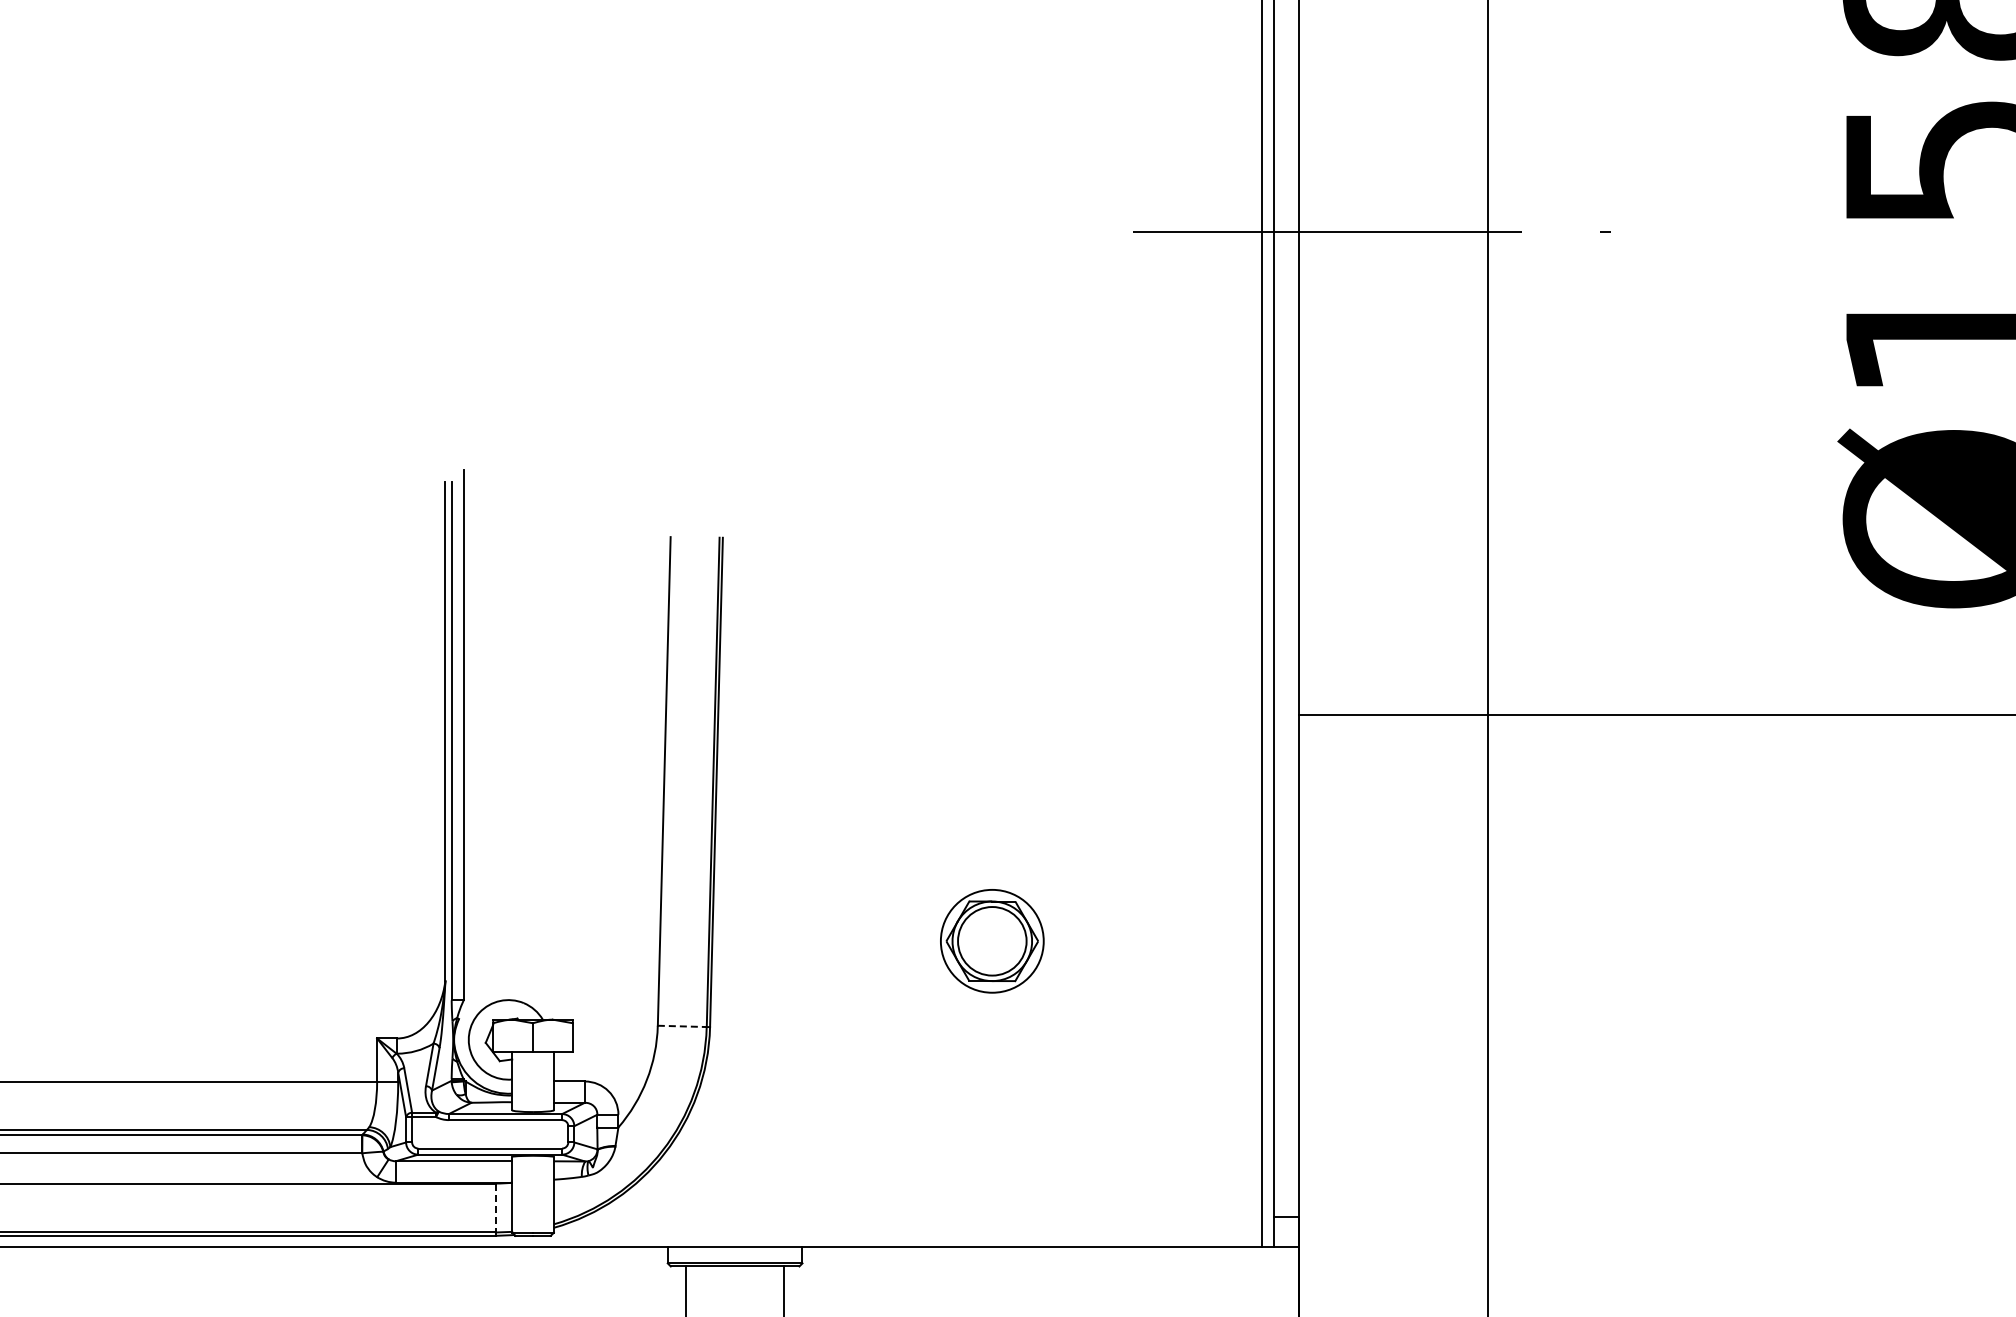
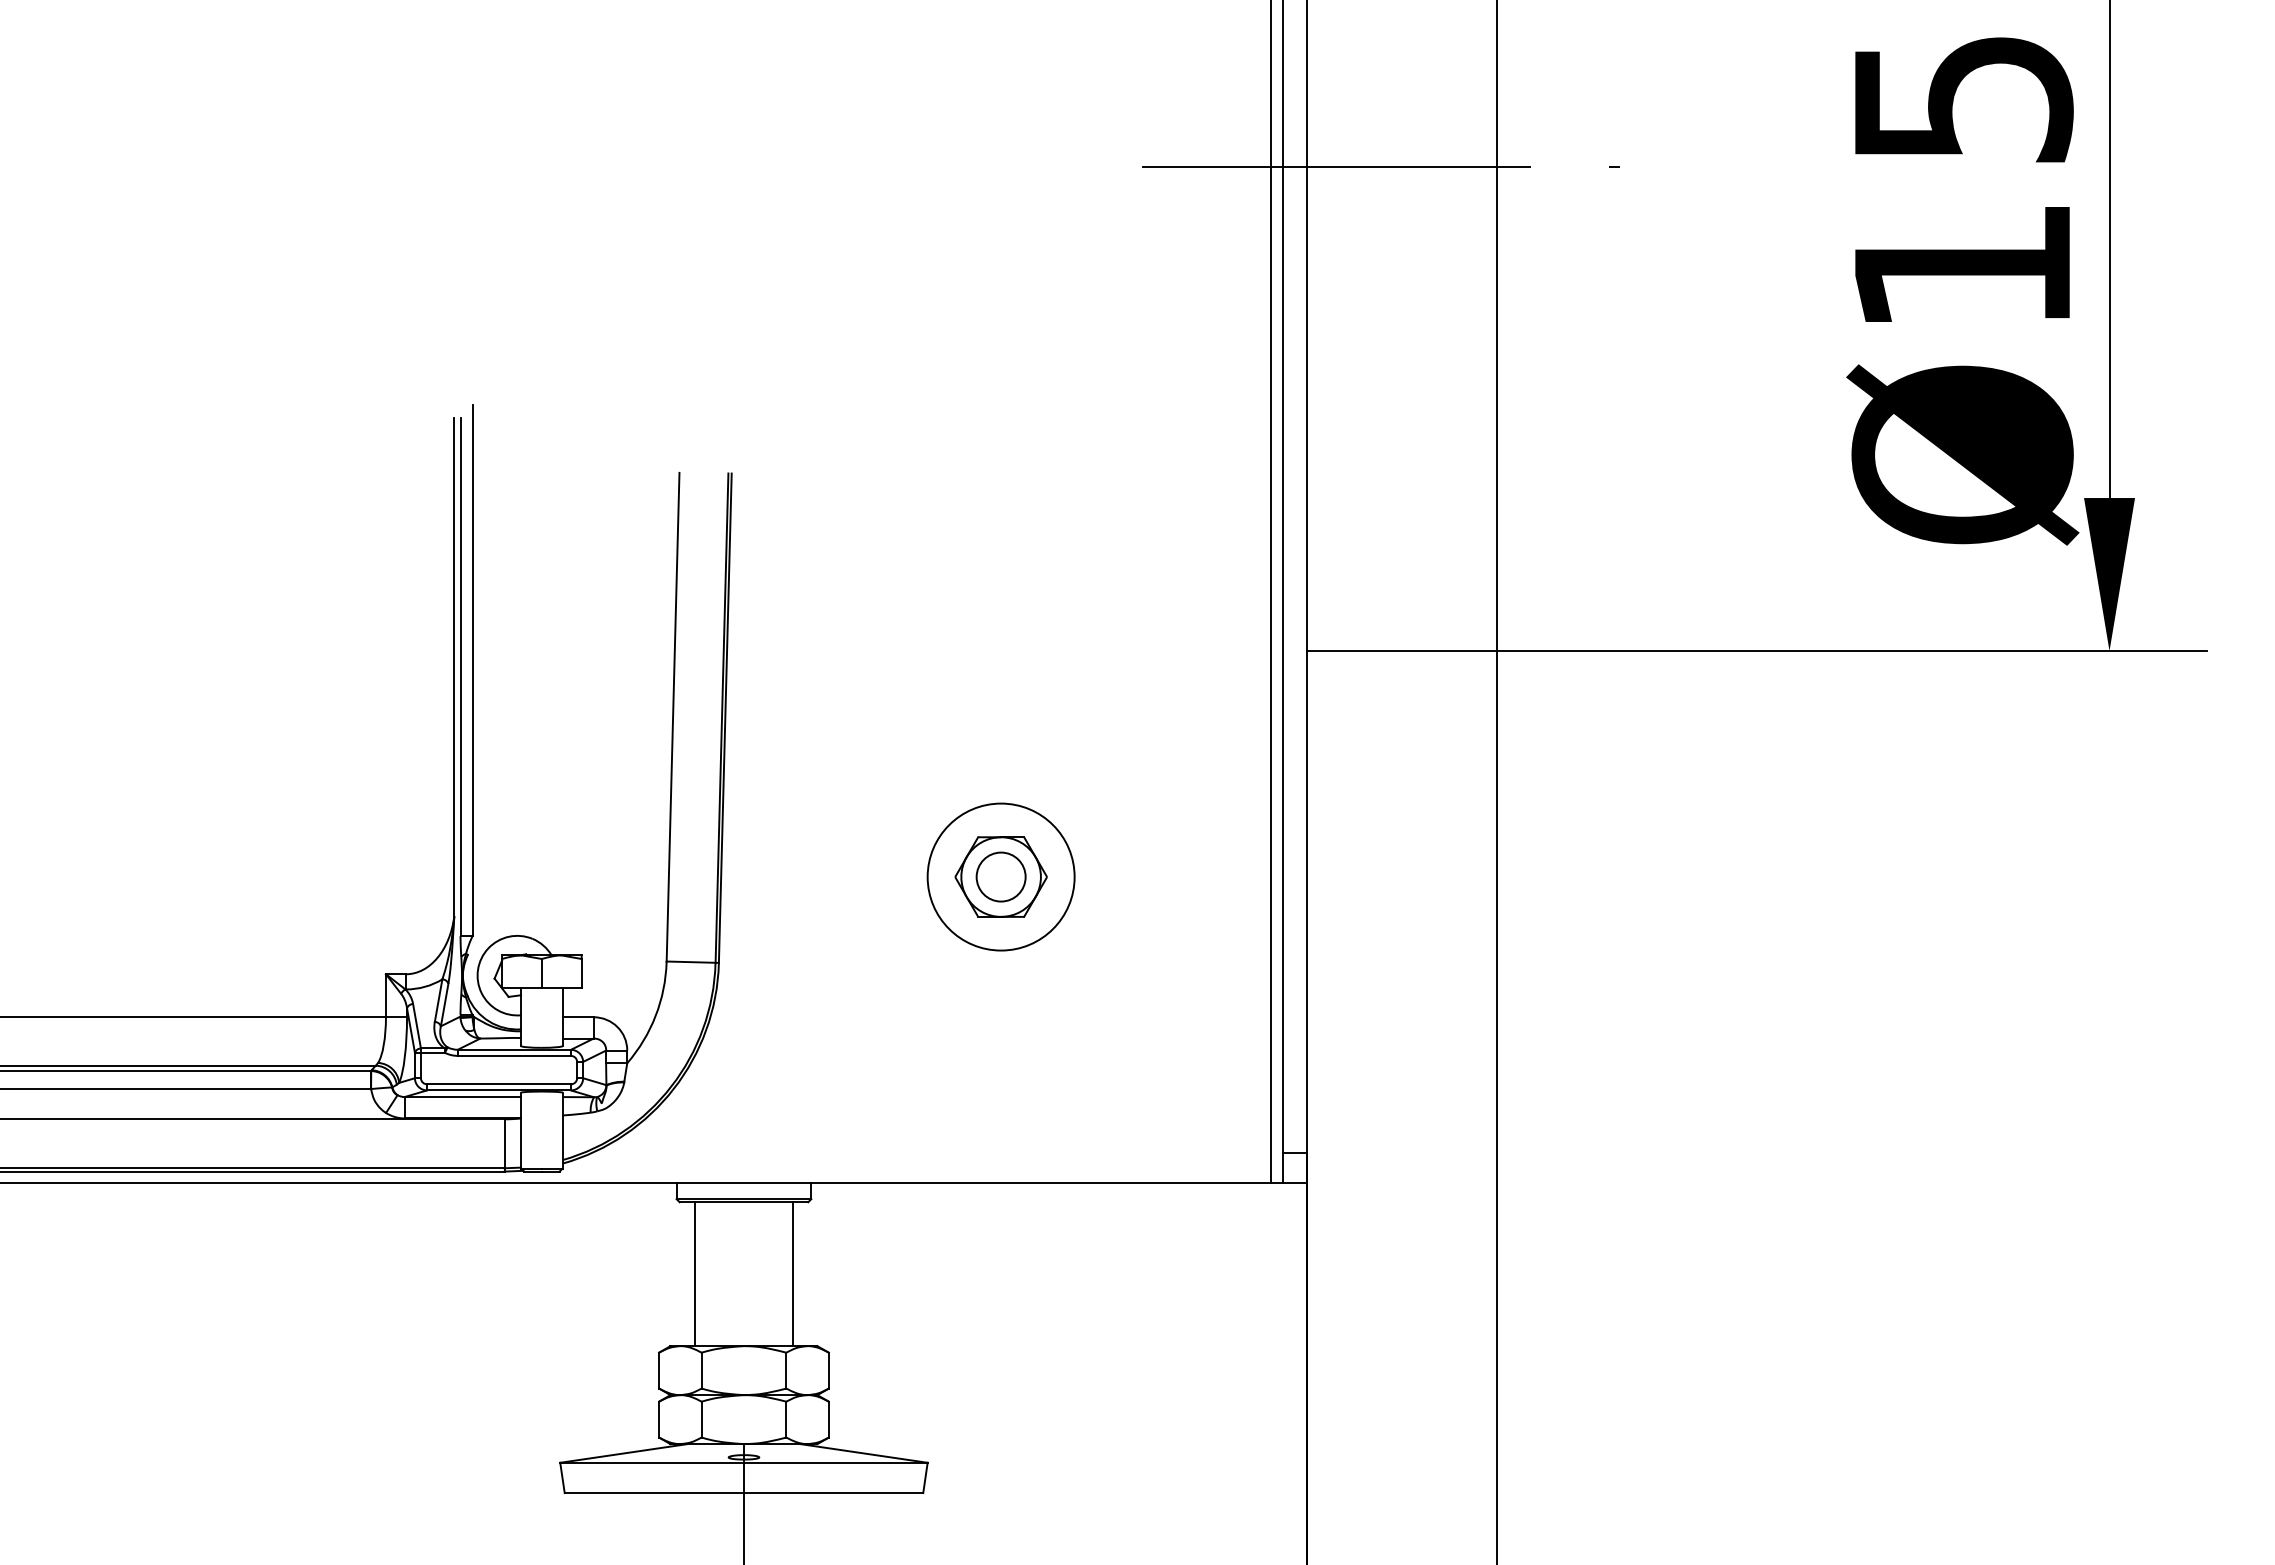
circle: (991, 940) -> (1000, 876), size x0.71
circle: (991, 940) -> (1000, 876), size x1.43
line: (682, 1026) -> (691, 962), dashed -> solid
line: (495, 1208) -> (504, 1144), dashed -> solid

